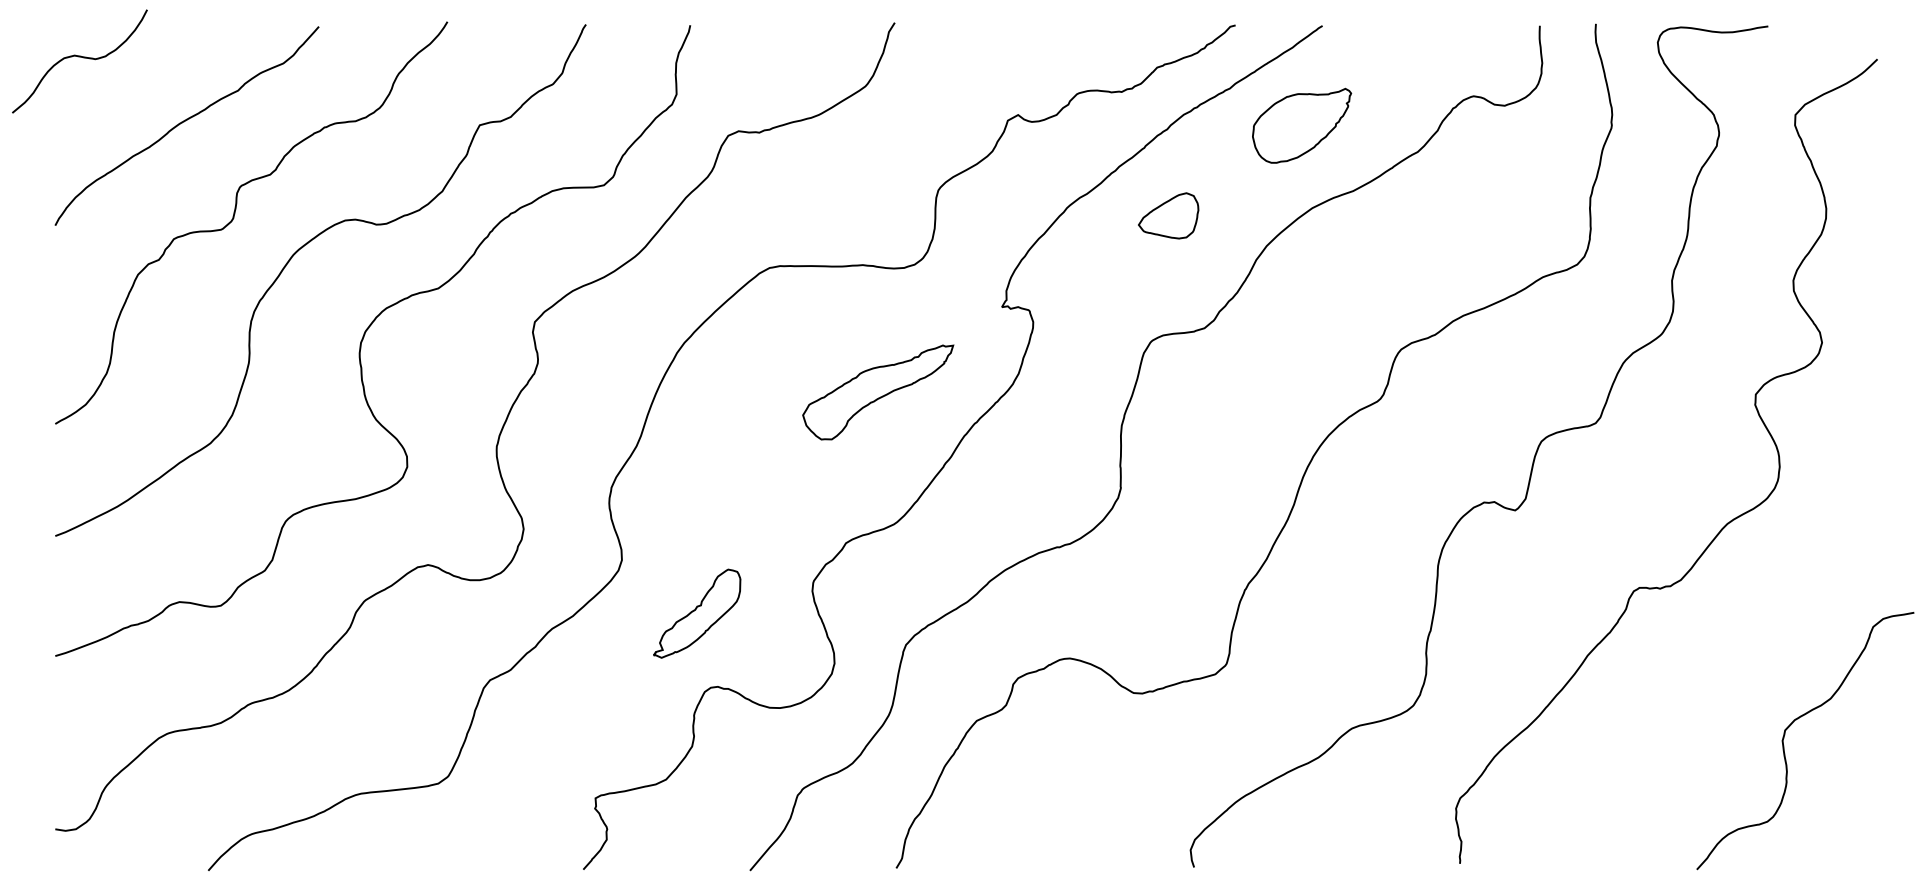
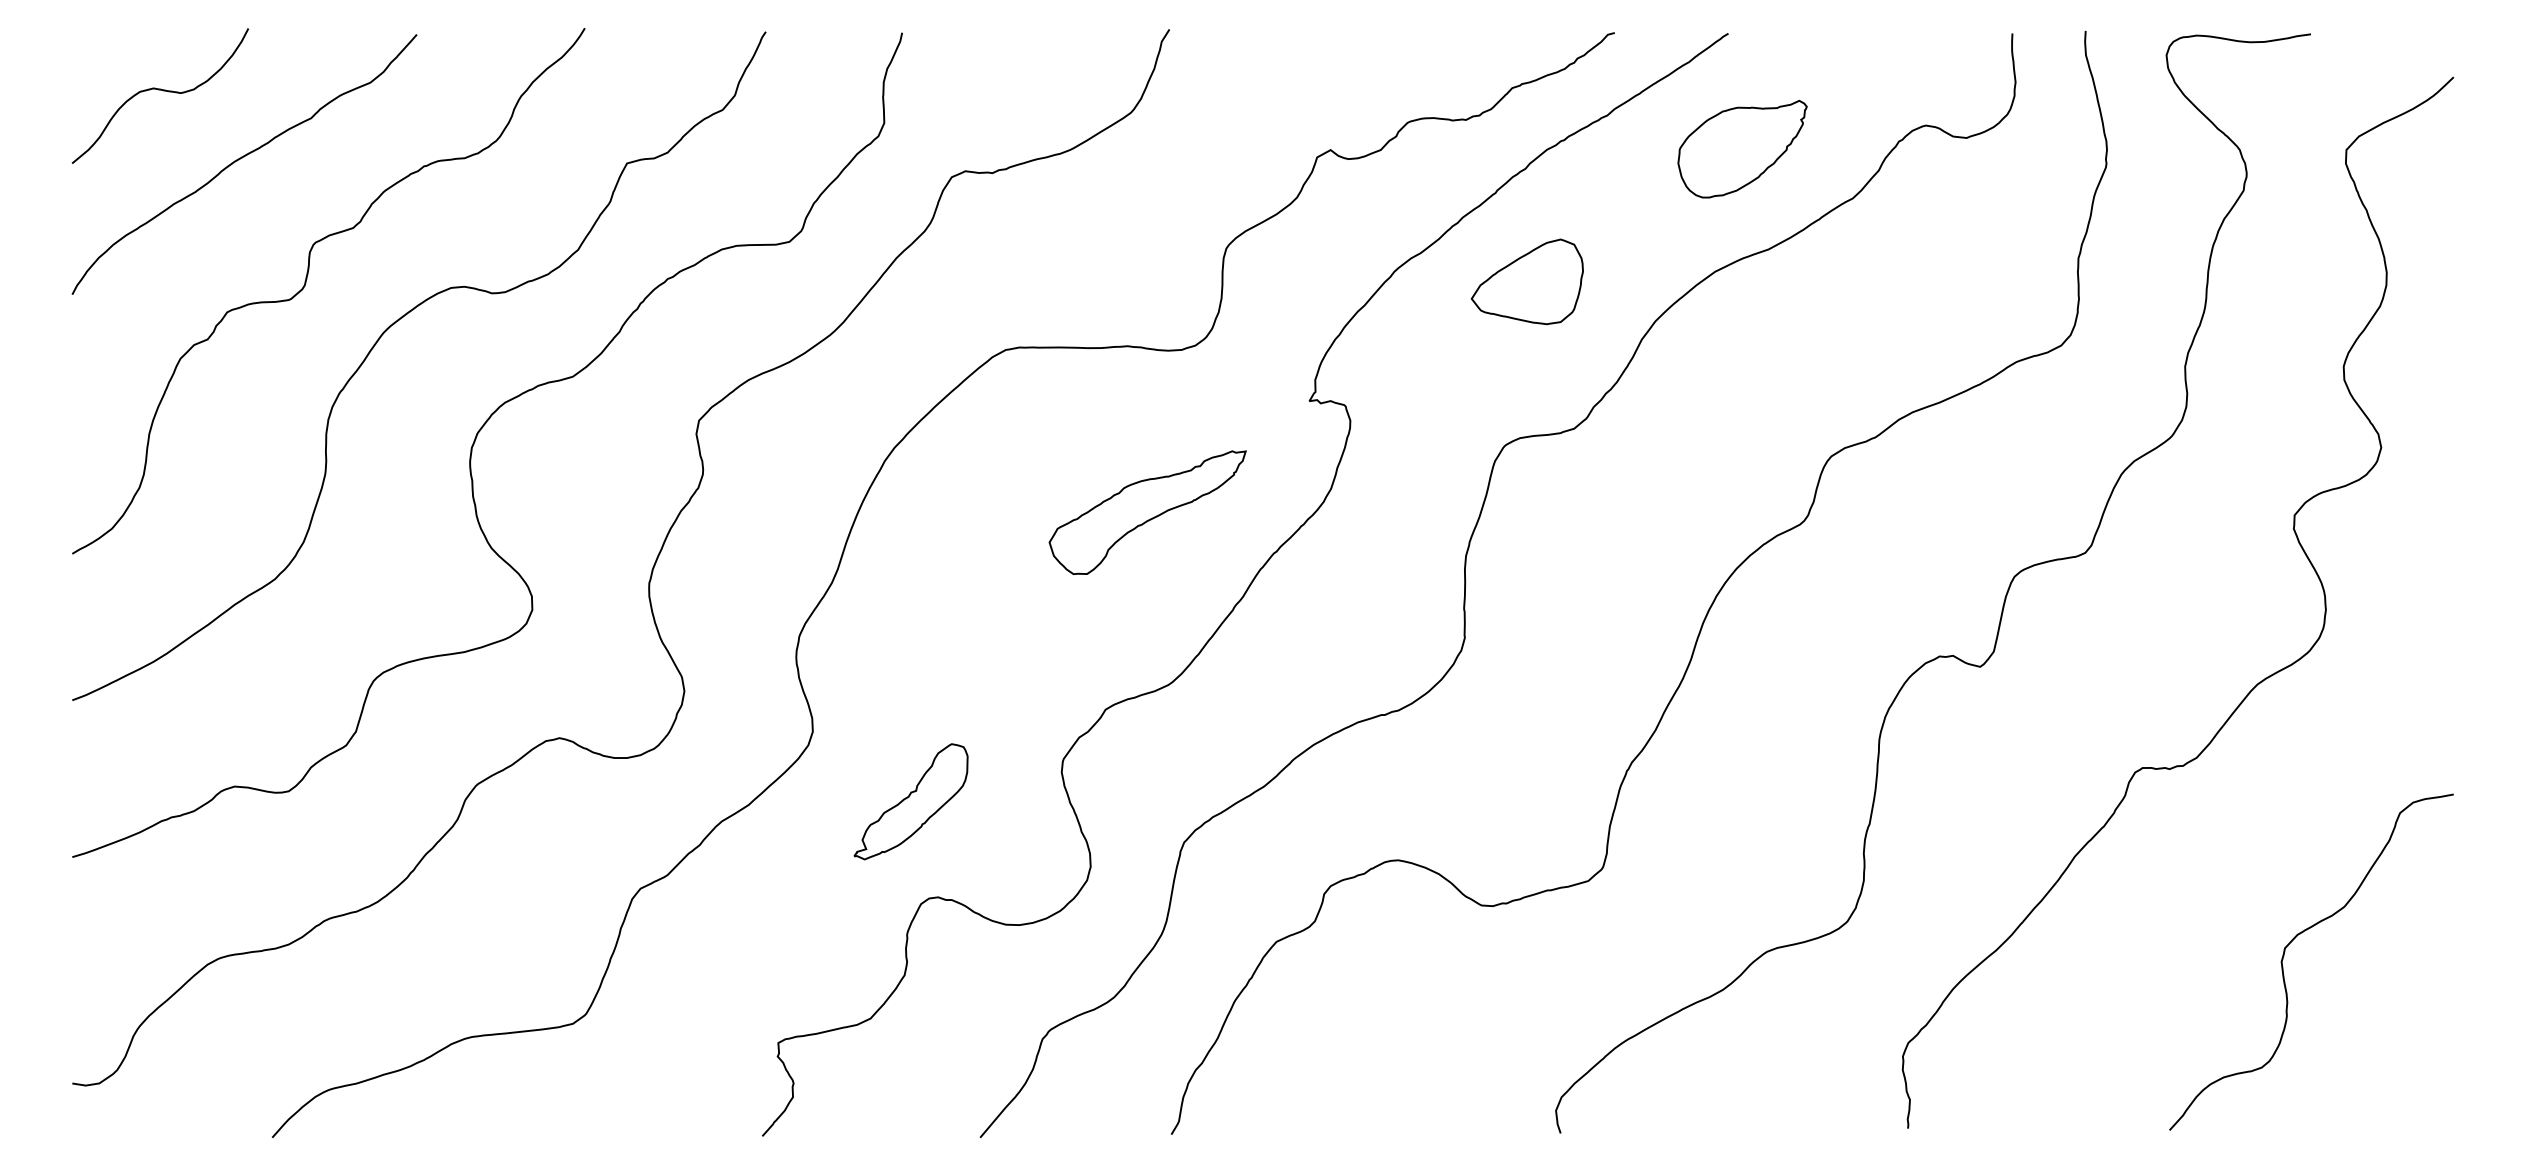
curve: (79, 57) -> (159, 90), moved
part: (1301, 125) -> (1742, 148), moved
part: (1168, 215) -> (1526, 281), size x1.43
curve: (1784, 736) -> (2284, 956), moved

